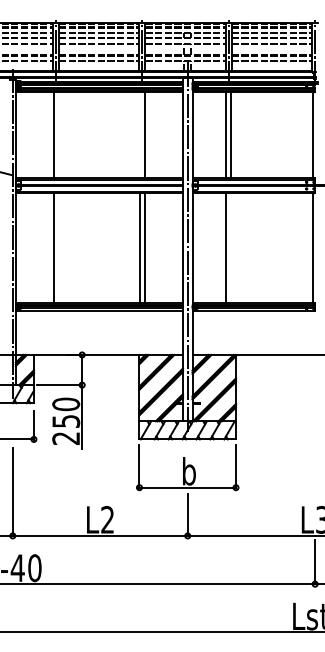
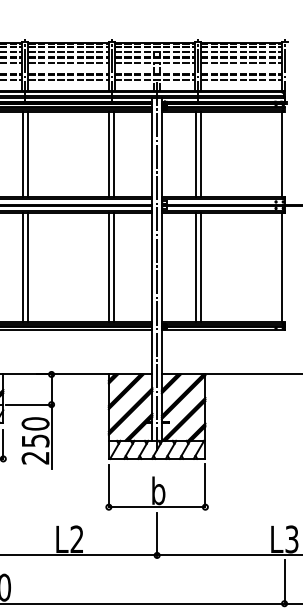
line: (58, 134) -> (27, 154), added
line: (139, 134) -> (108, 154), added
line: (58, 247) -> (27, 267), added
line: (231, 247) -> (200, 267), added

